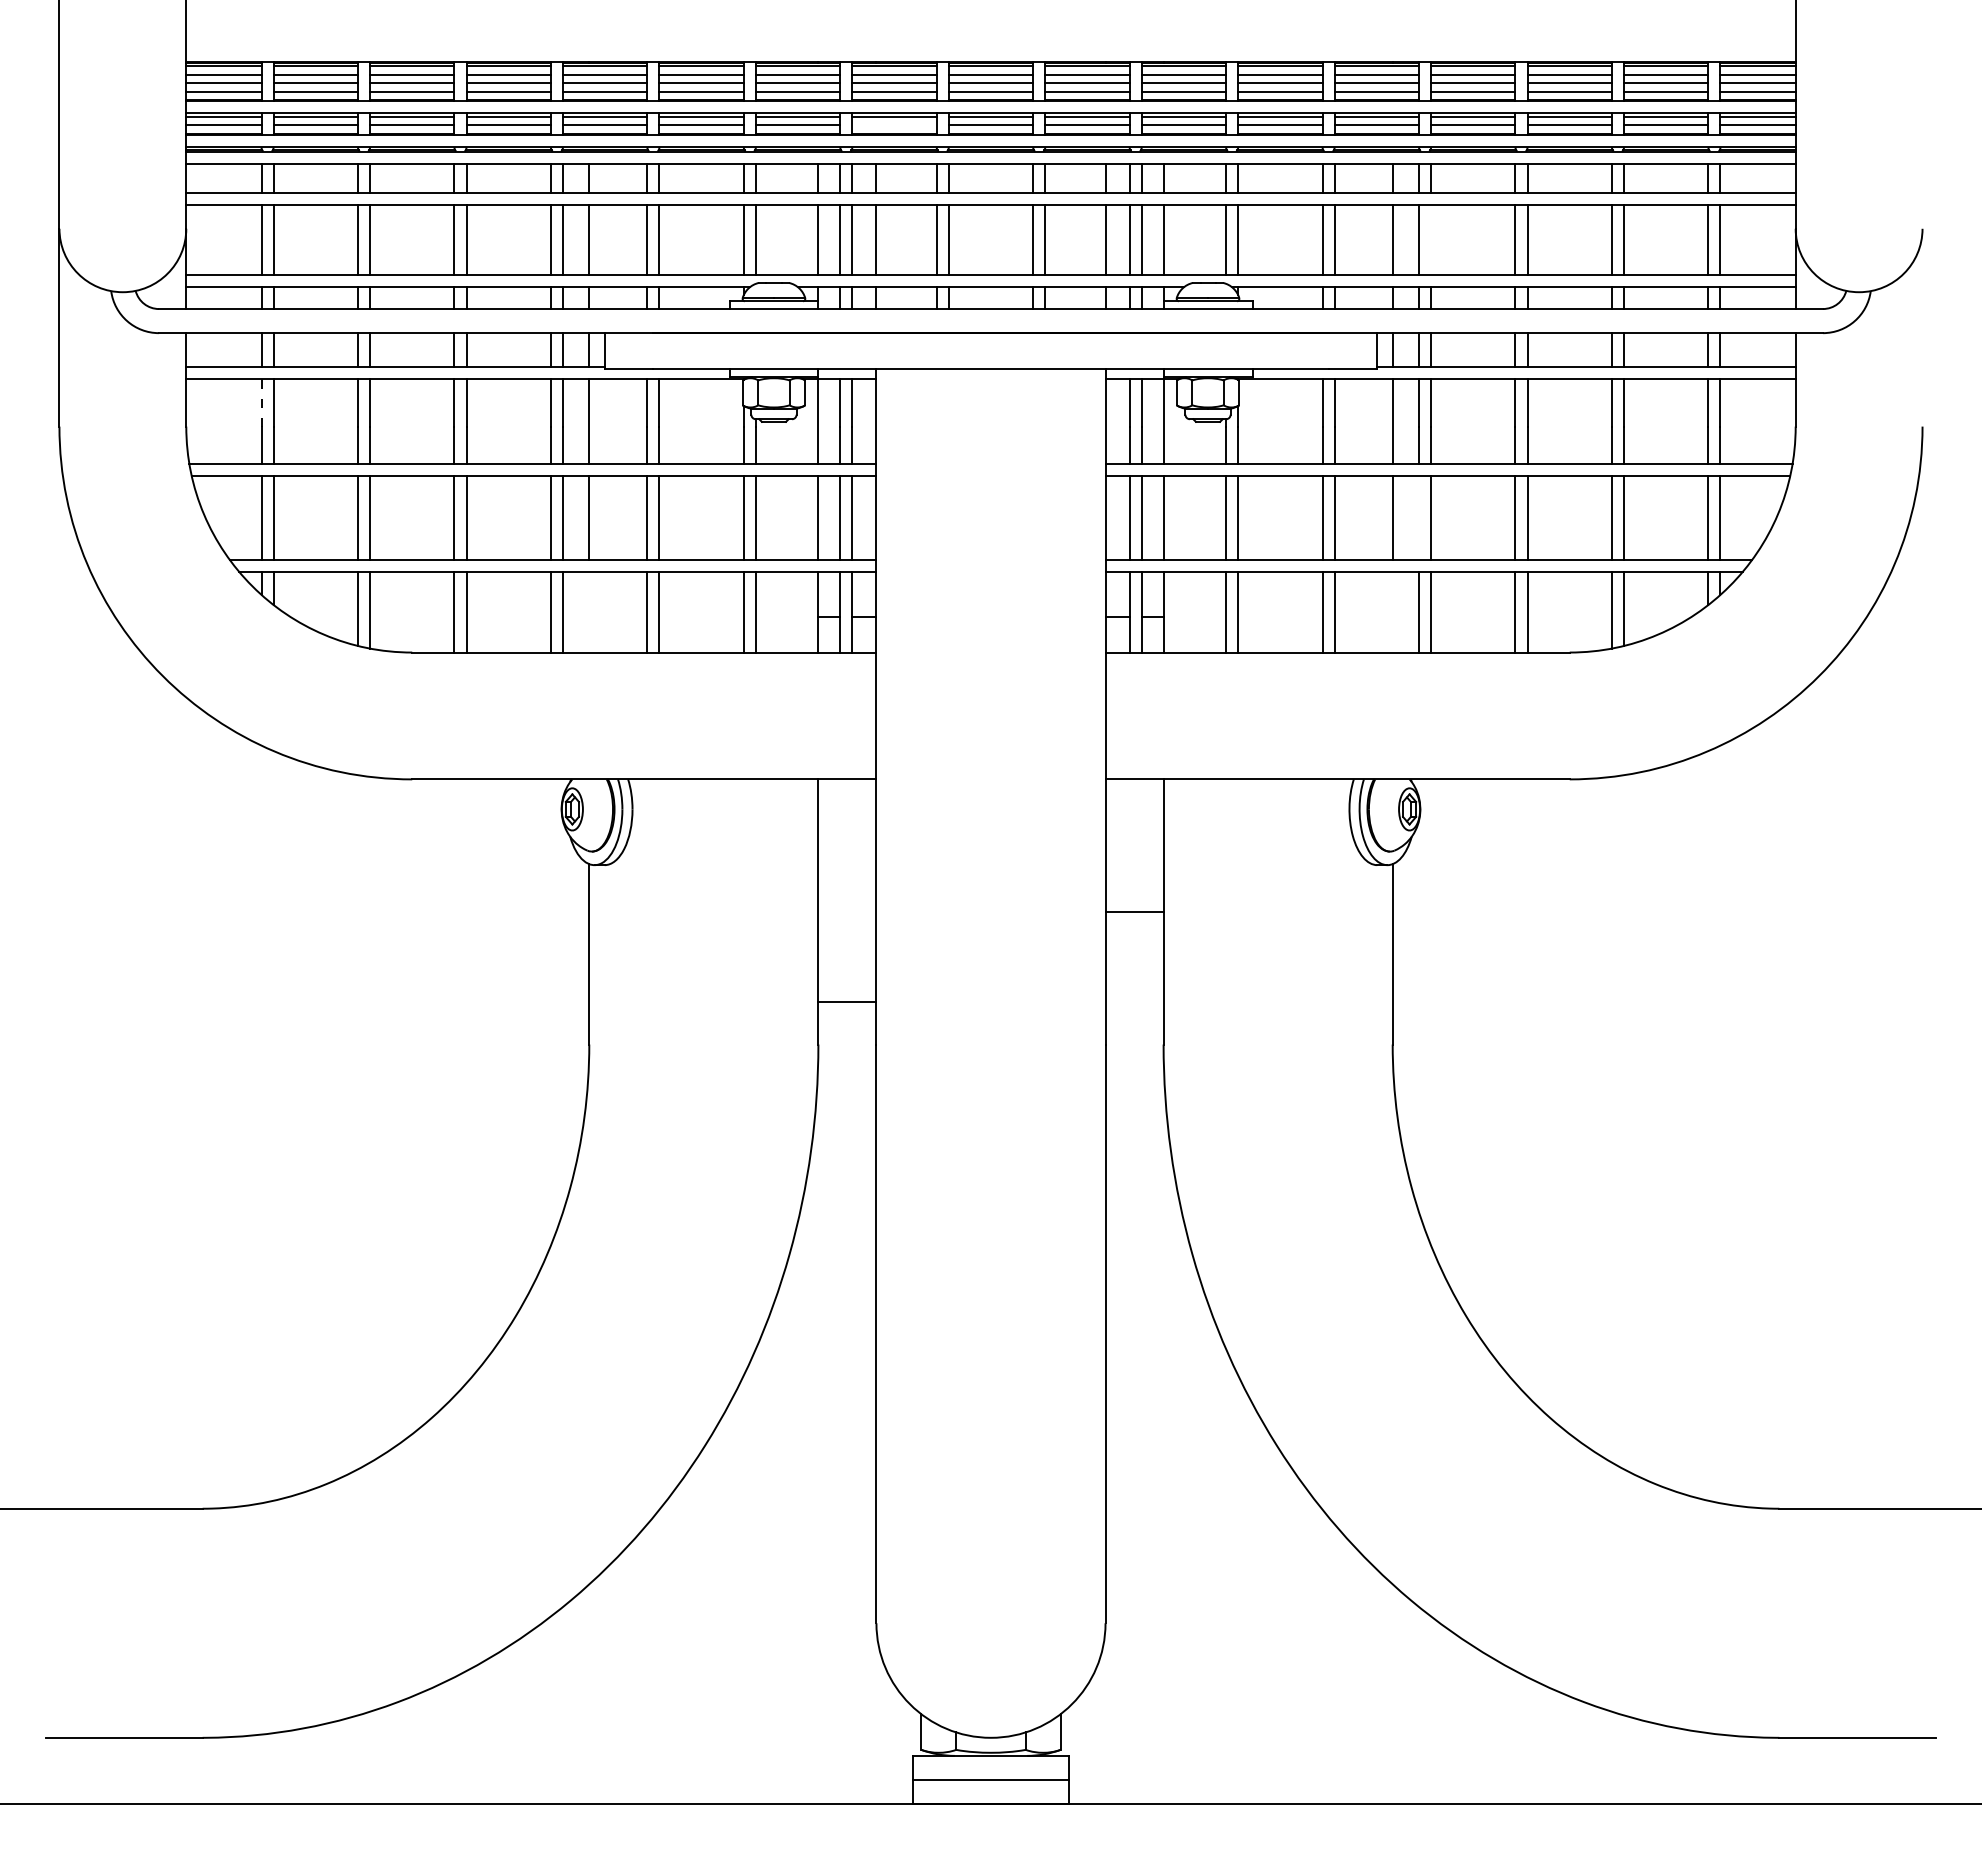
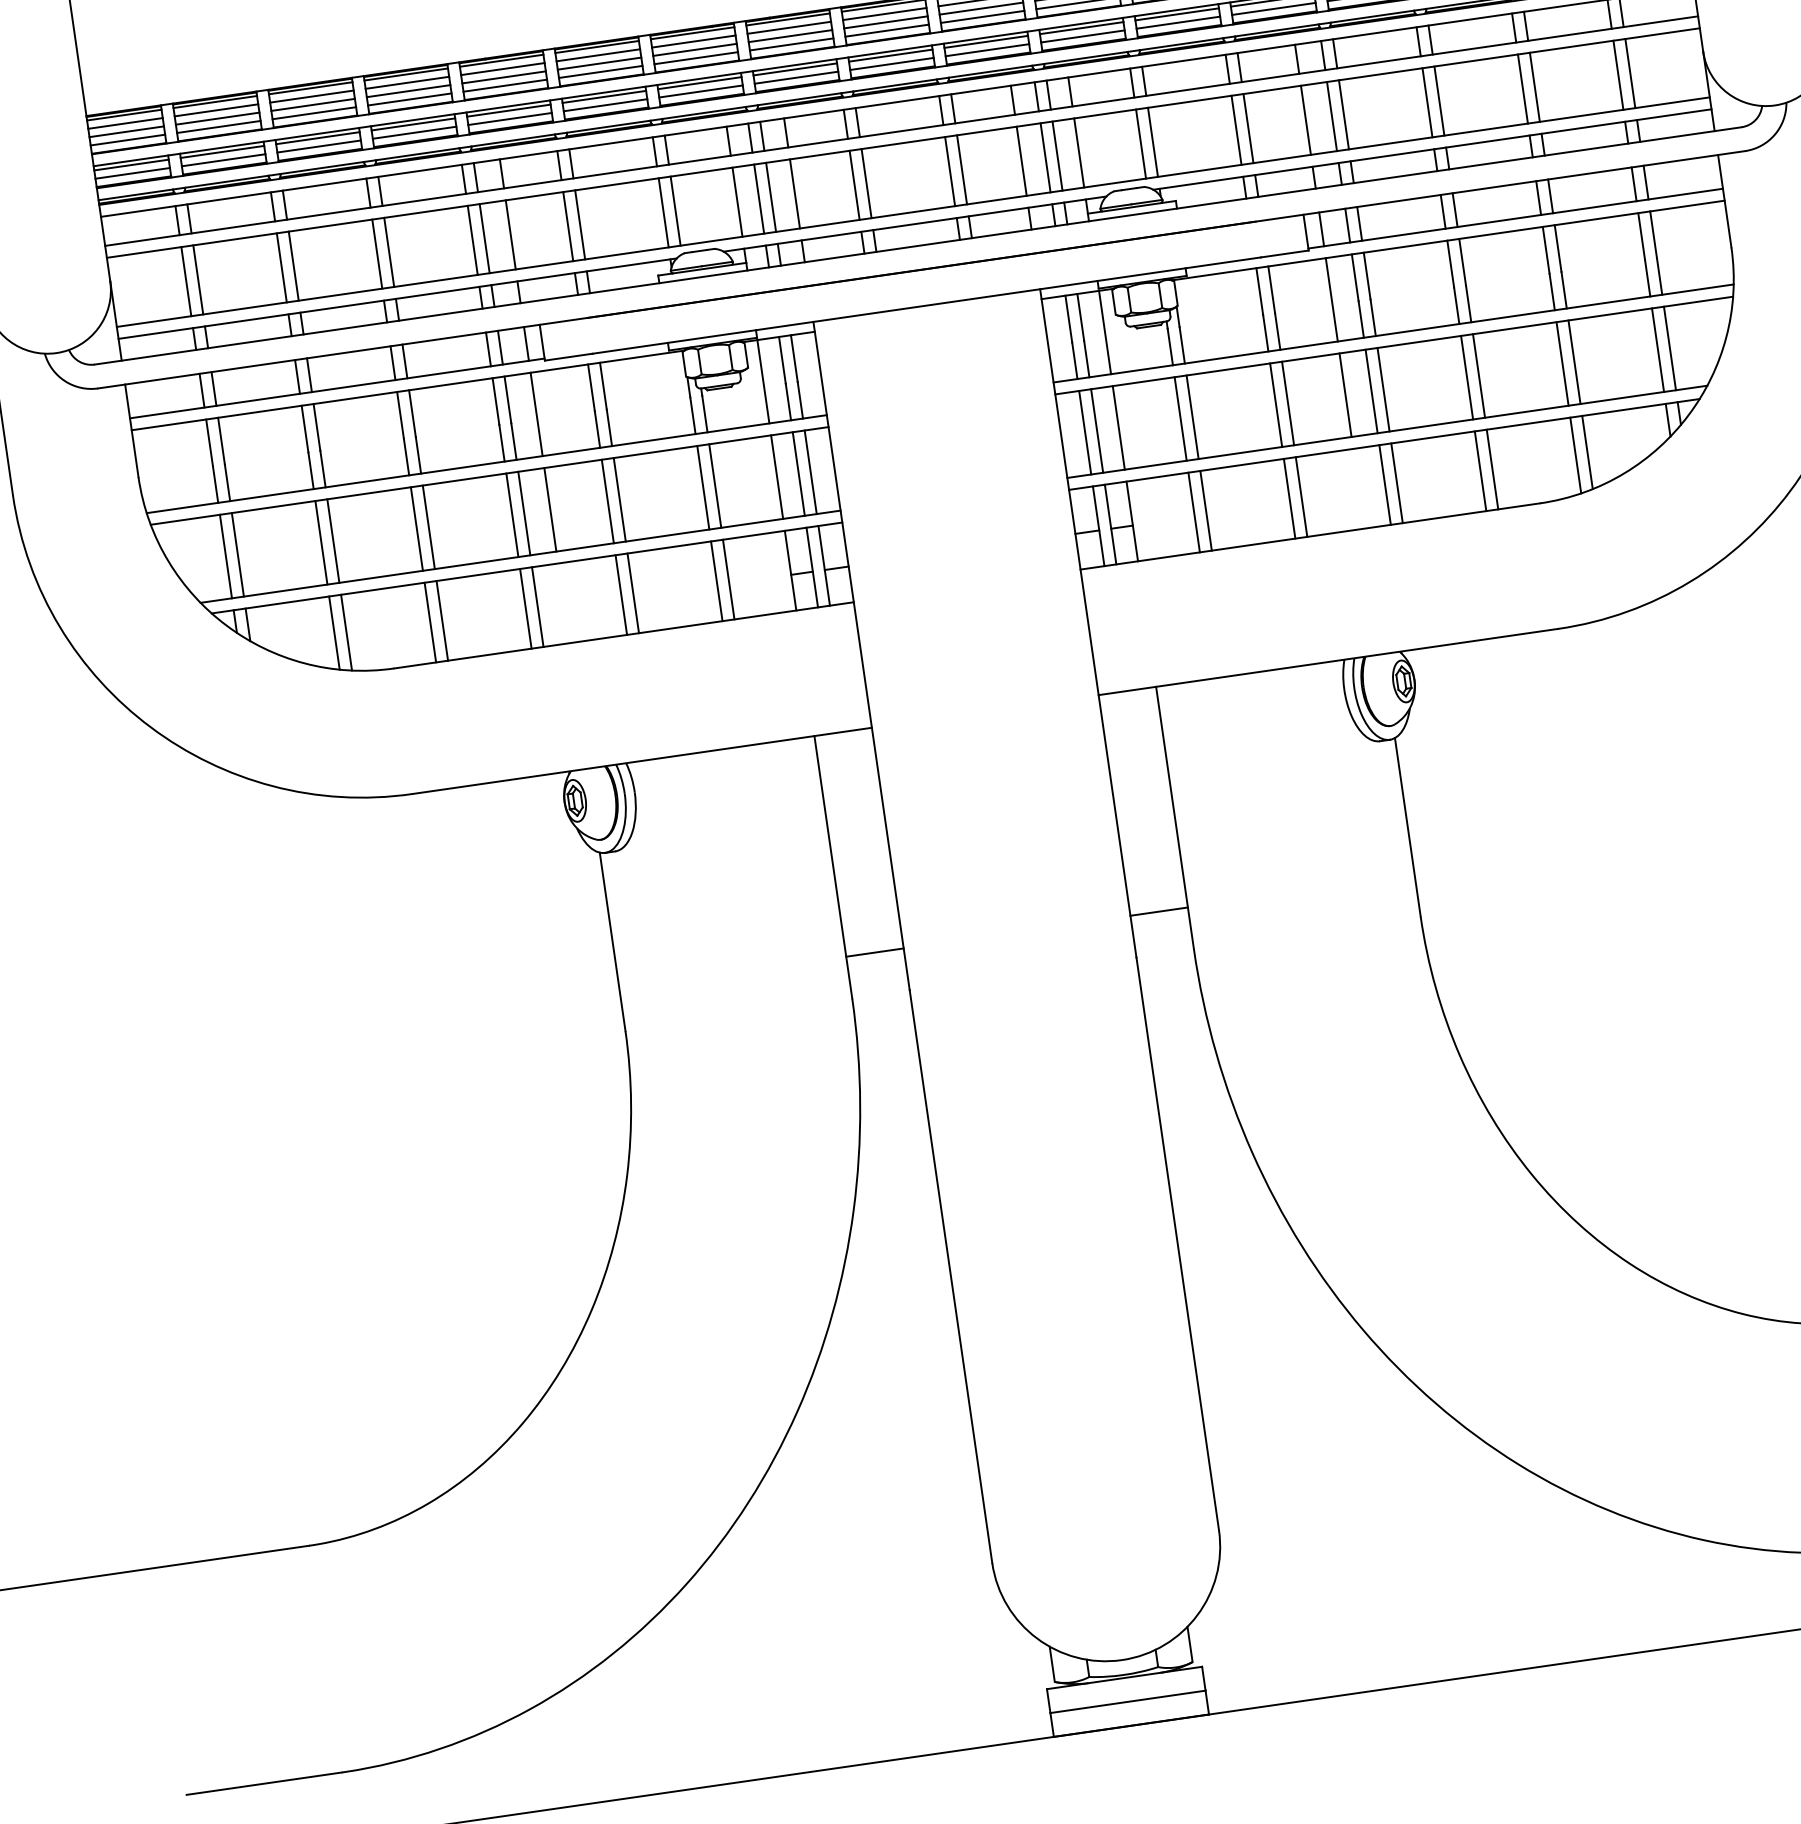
line: (894, 125) -> (796, 78), added
line: (1431, 239) -> (1344, 114), added
line: (261, 402) -> (209, 442), dashed -> solid
line: (1419, 517) -> (1372, 391), added
line: (1134, 912) -> (1159, 911), moved

